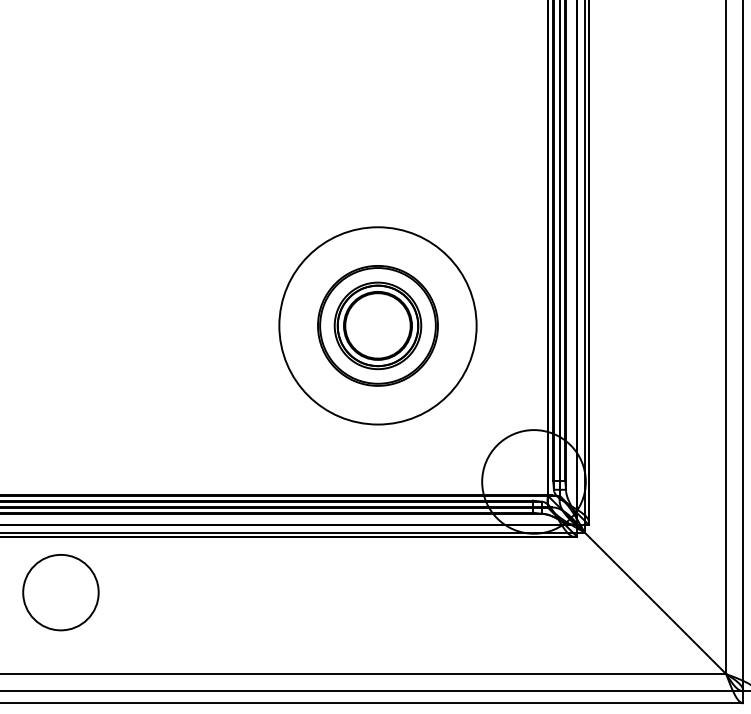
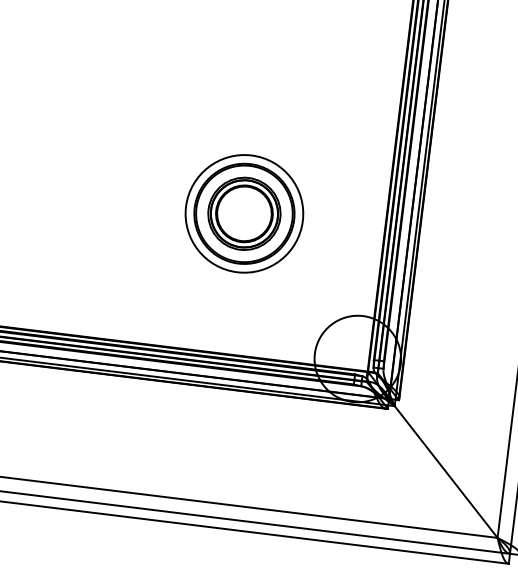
circle: (377, 325) -> (244, 213), size x0.71

